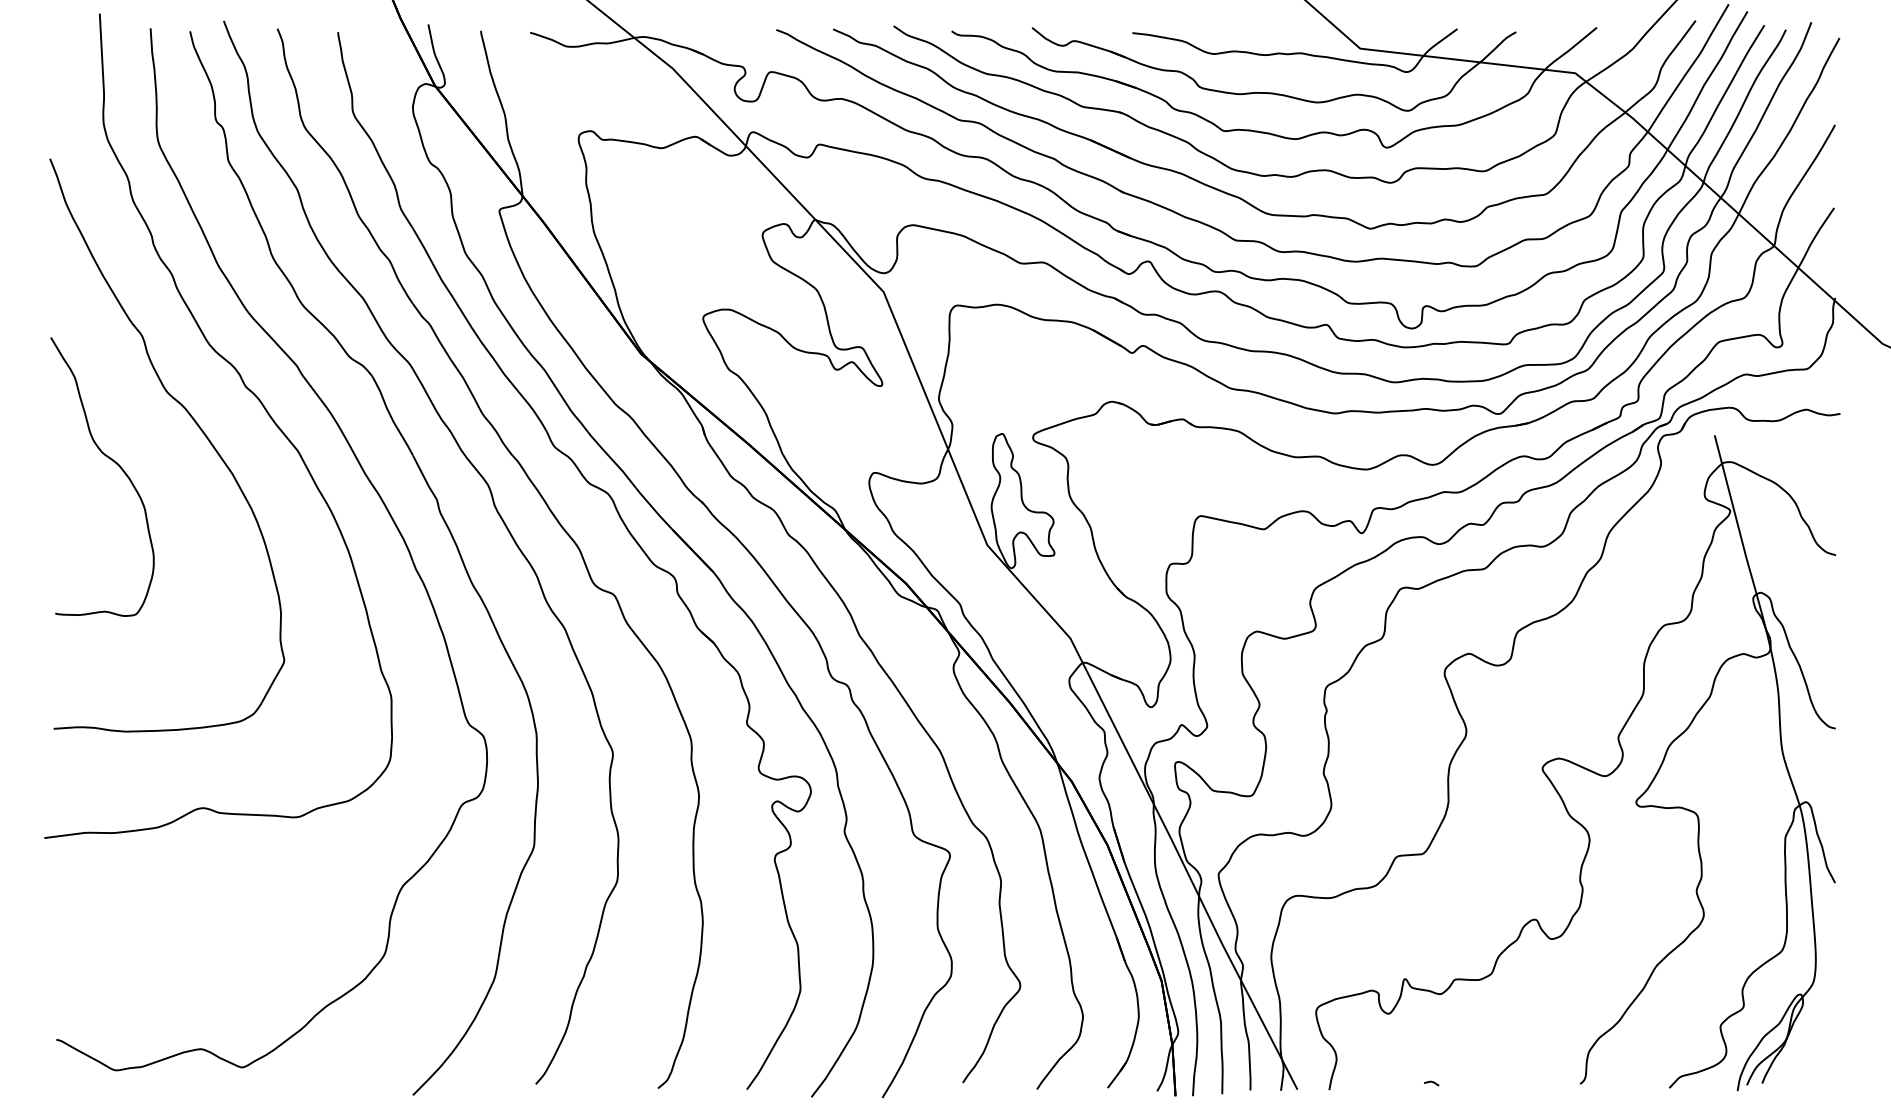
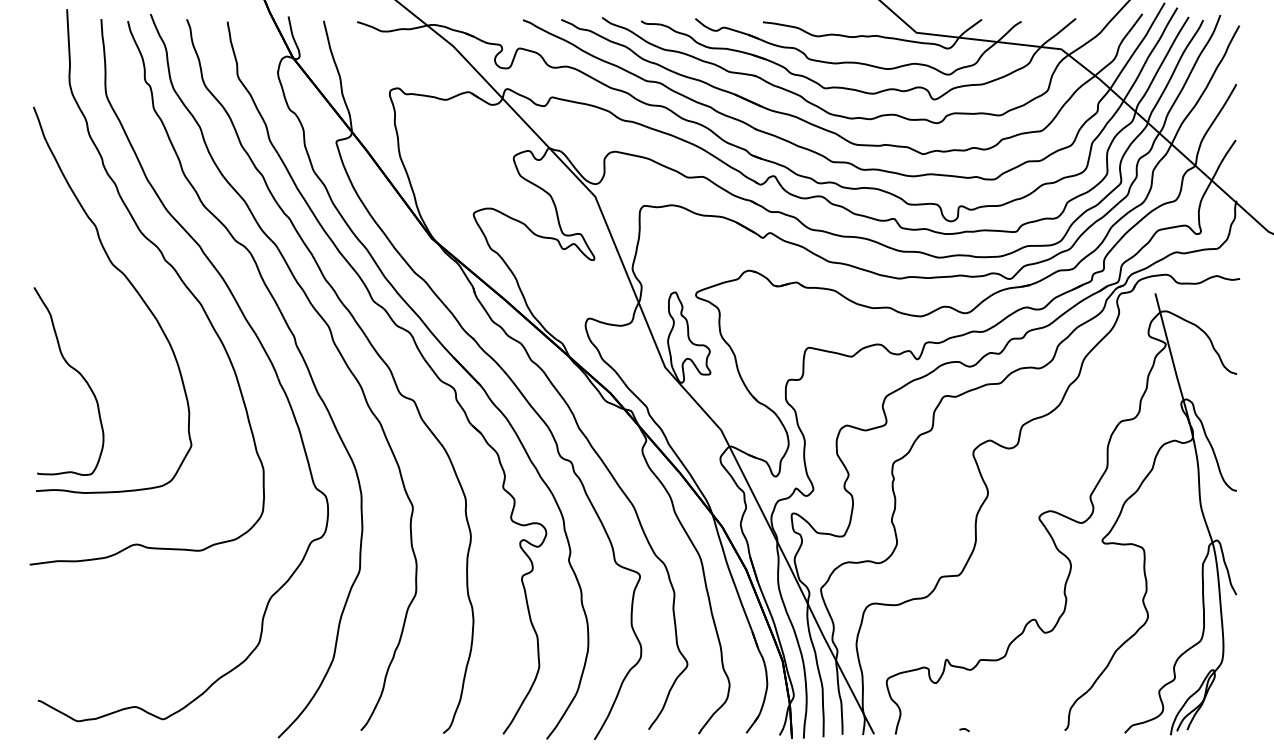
curve: (110, 460) -> (74, 370), moved

